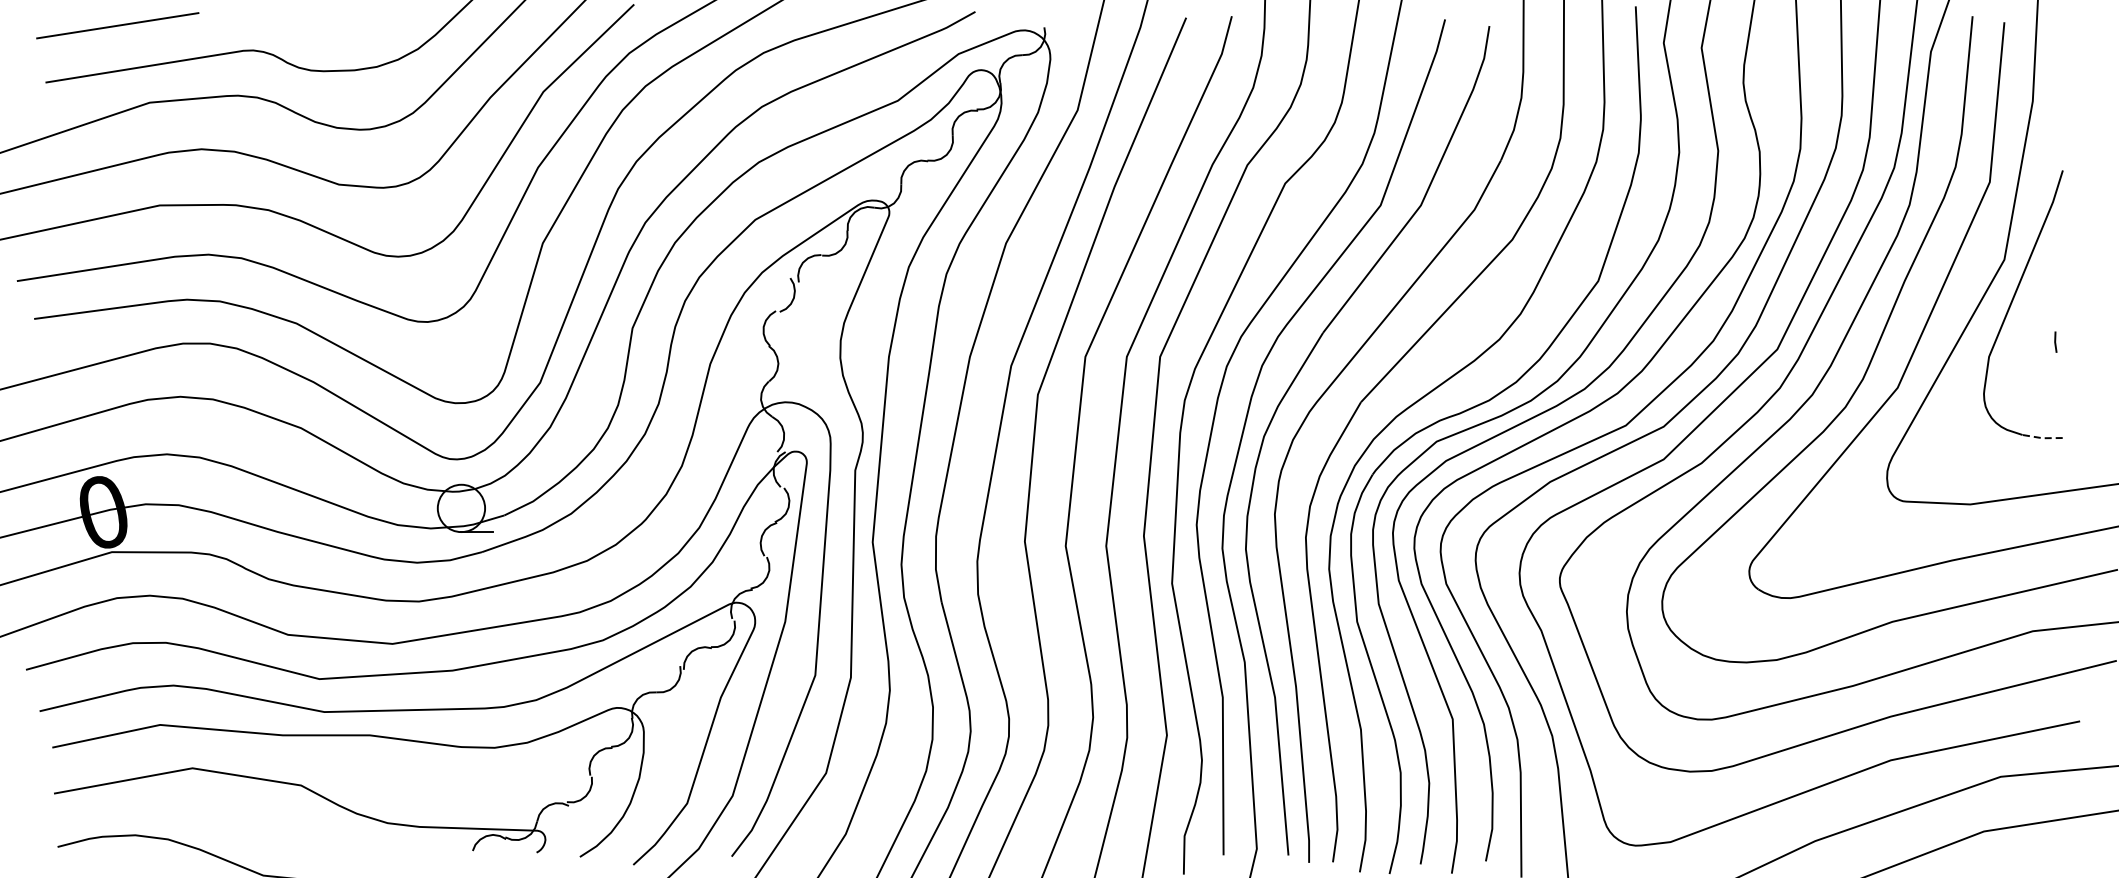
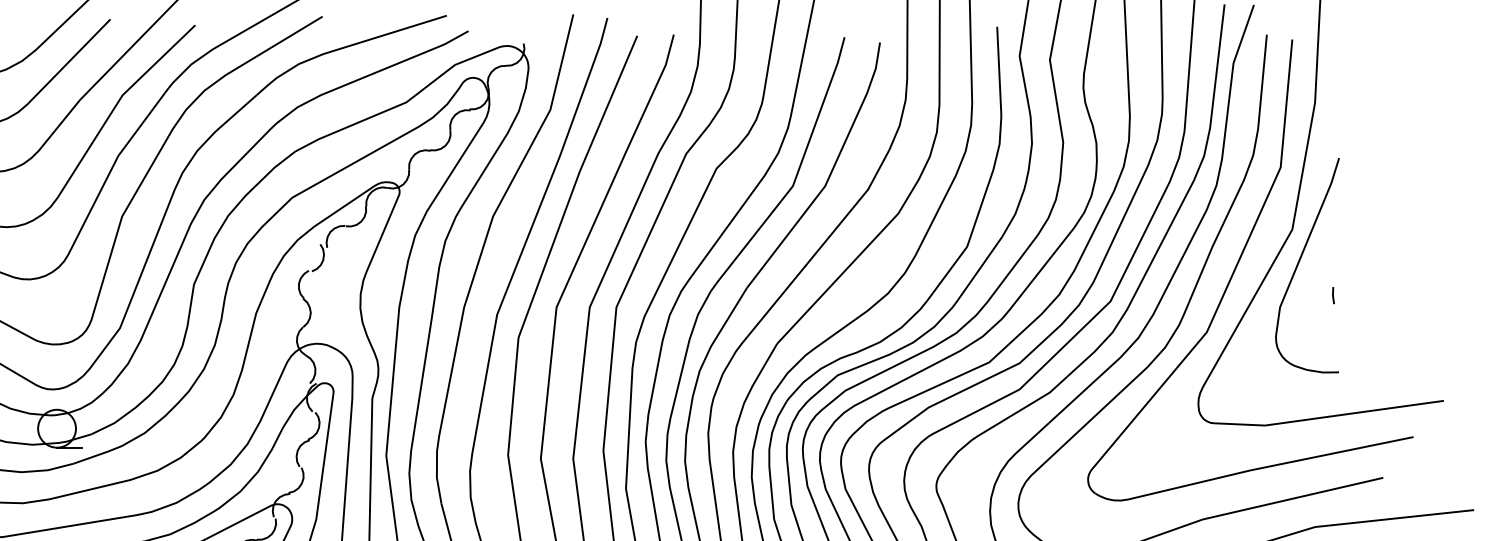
line: (2042, 438) -> (1322, 372), dashed -> solid

